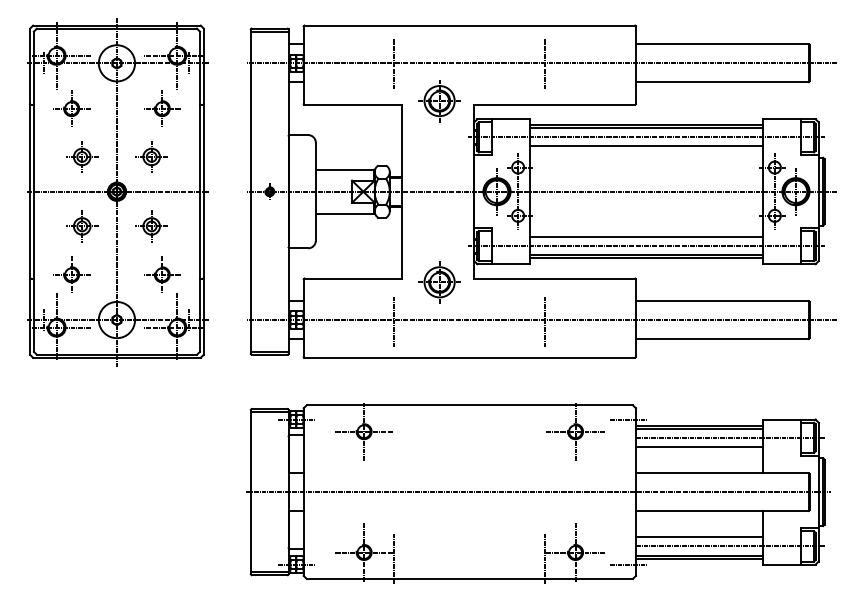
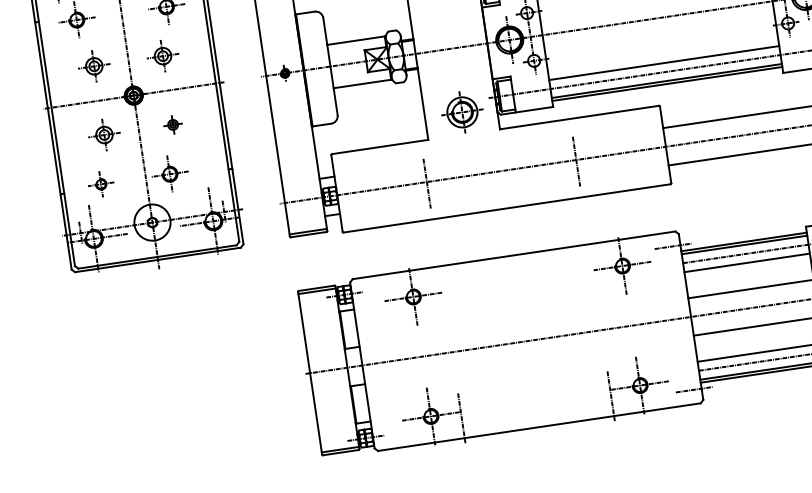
part: (151, 226) -> (173, 124), size x0.6
part: (71, 274) -> (100, 184), size x0.7
part: (162, 274) -> (170, 173), moved
part: (439, 282) -> (462, 112), moved

